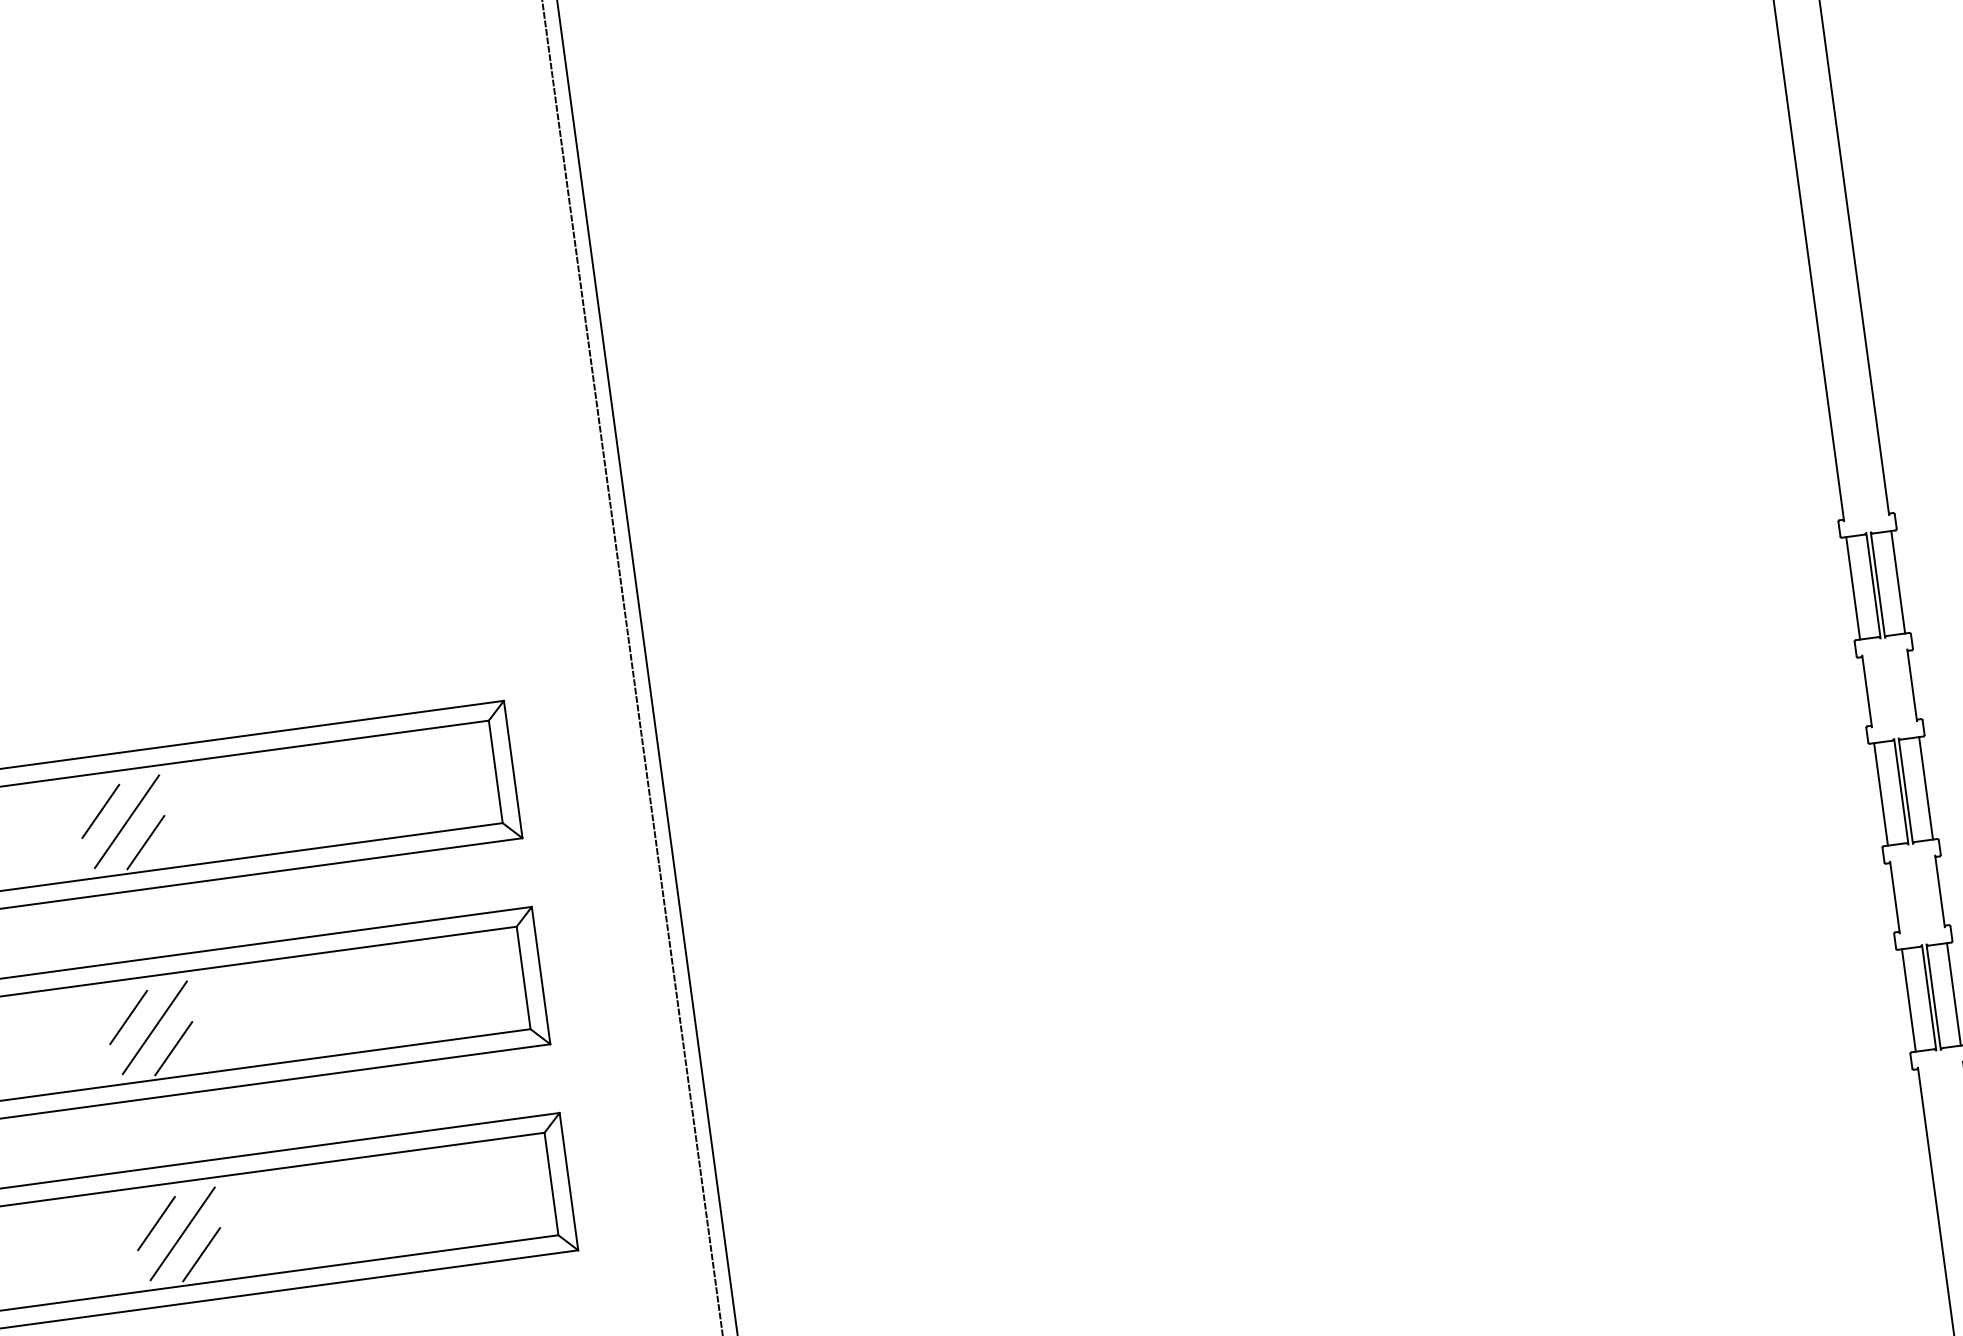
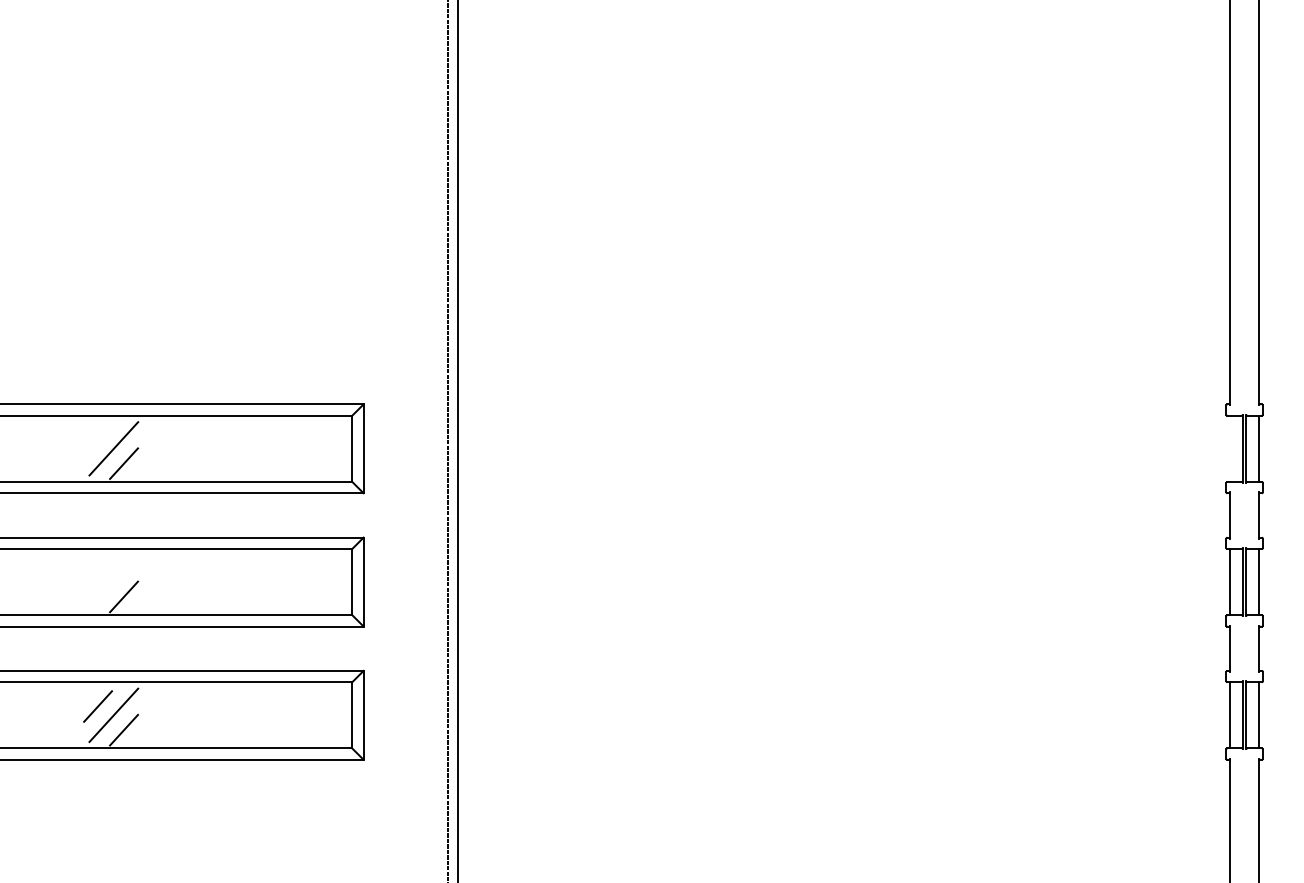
line: (1853, 587) -> (1230, 448), removed
line: (101, 810) -> (98, 439), removed
line: (129, 1016) -> (98, 572), removed
line: (154, 1026) -> (113, 581), removed

